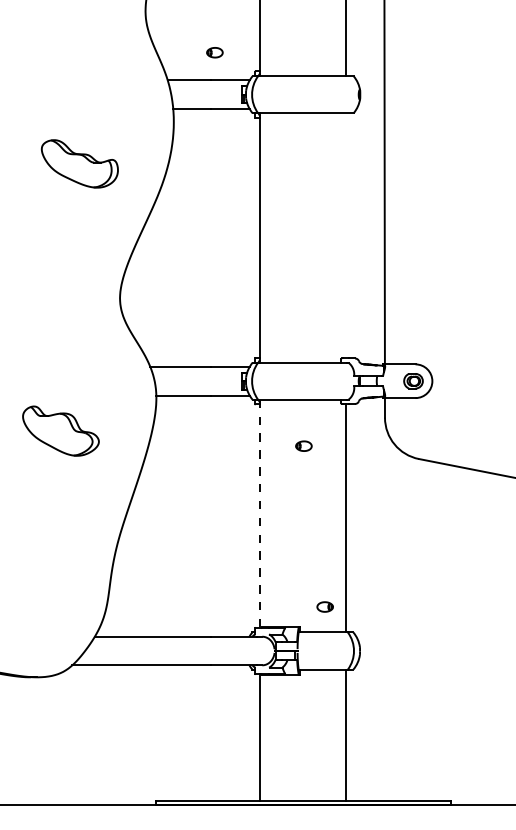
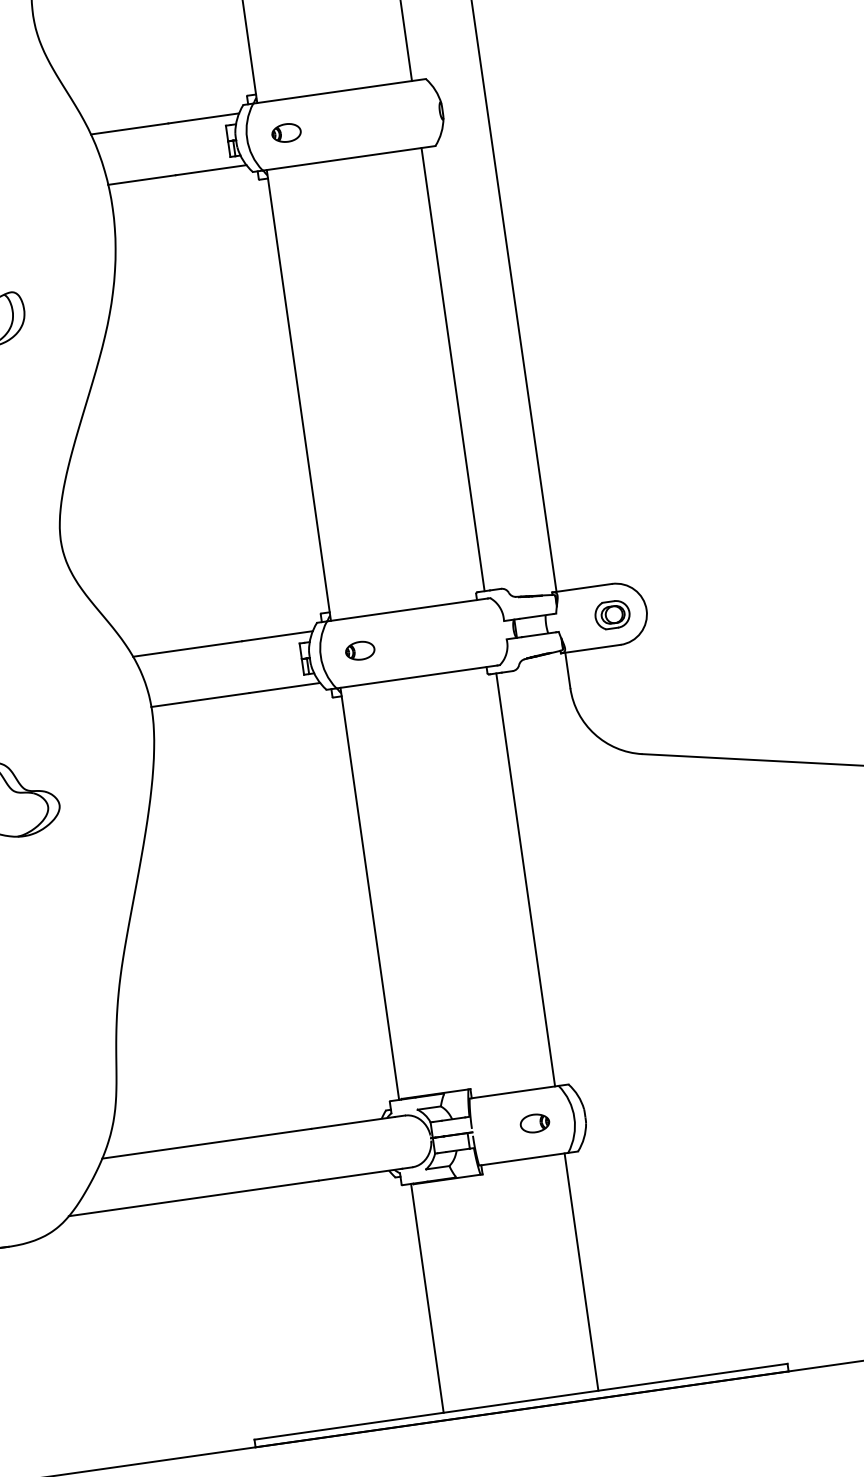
part: (214, 52) -> (285, 132), moved
line: (345, 235) -> (452, 369), added
part: (303, 445) -> (359, 649), moved
line: (260, 514) -> (370, 895), dashed -> solid
part: (324, 606) -> (533, 1122), moved

